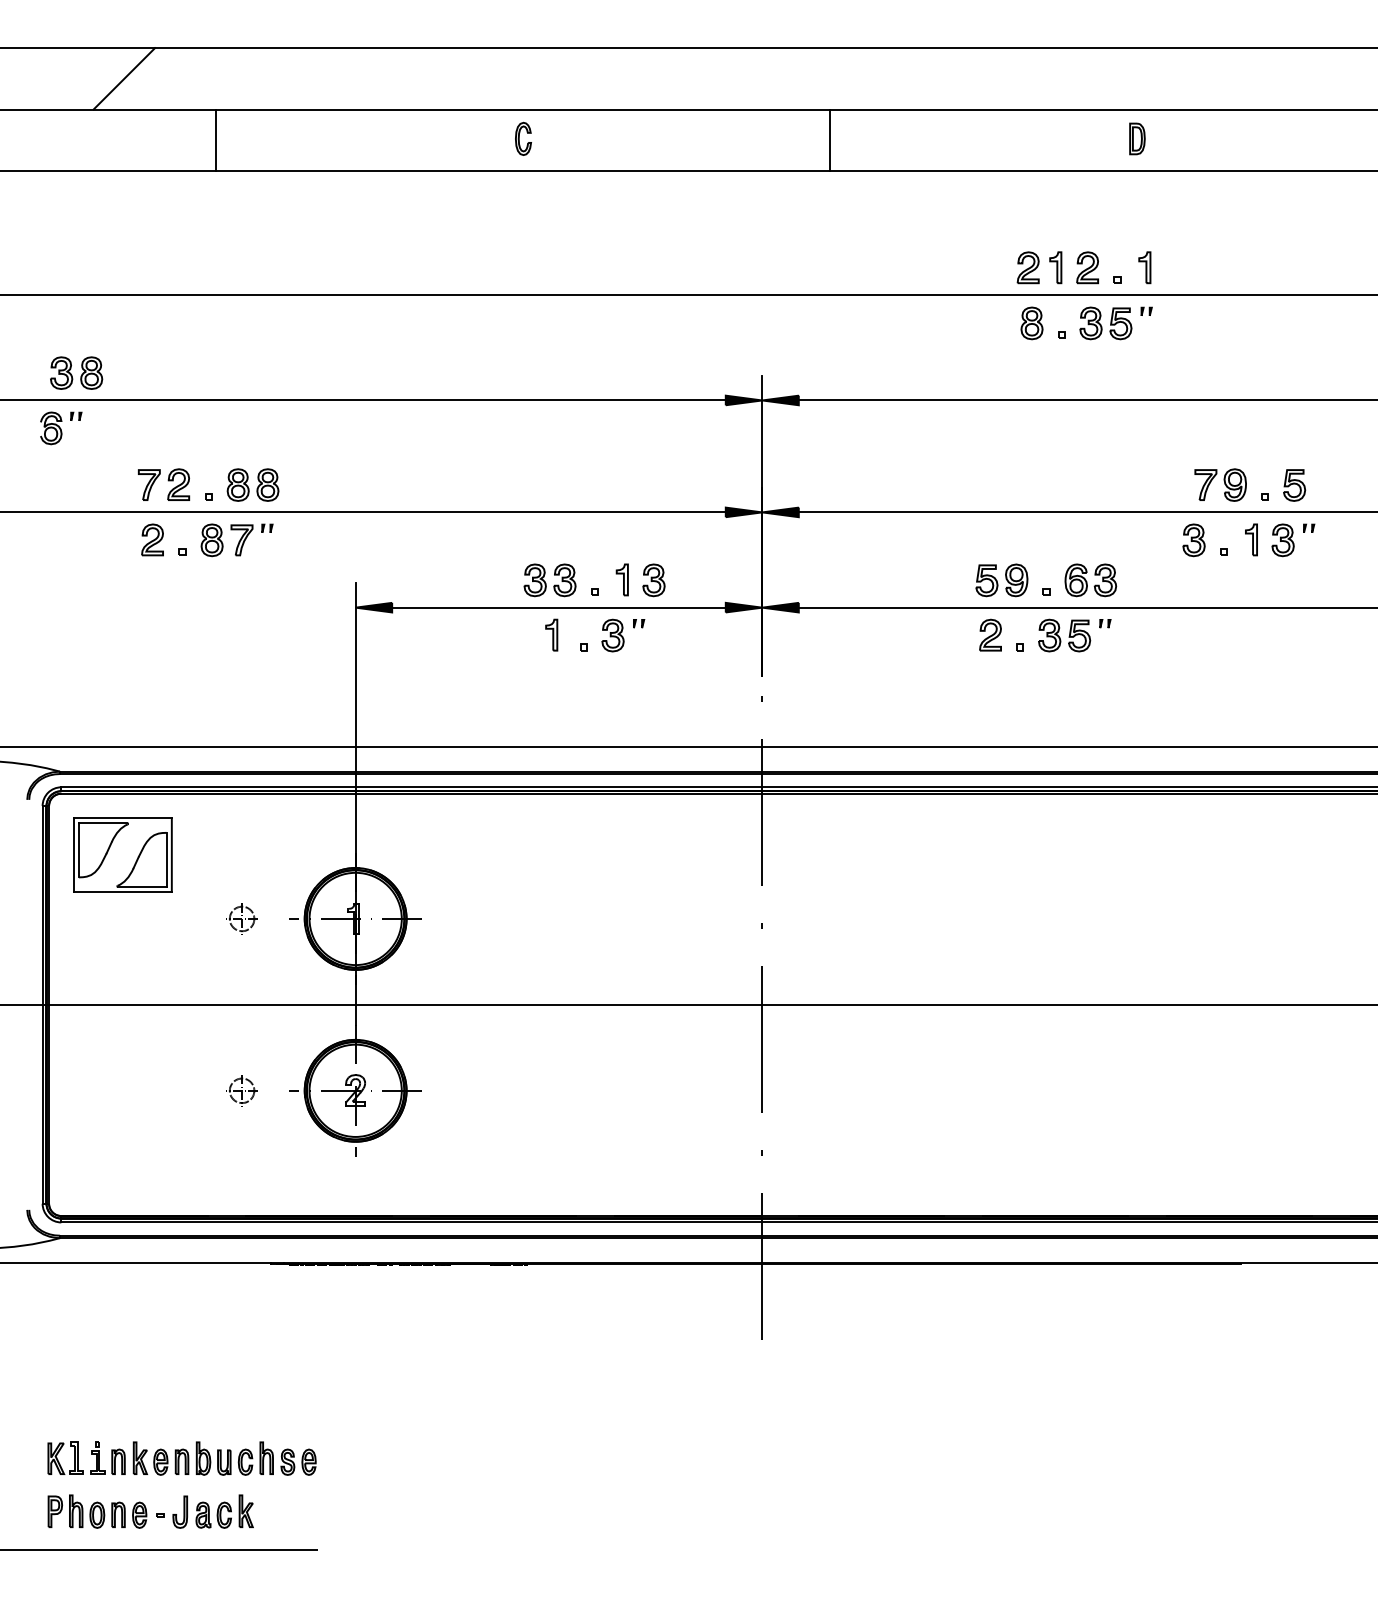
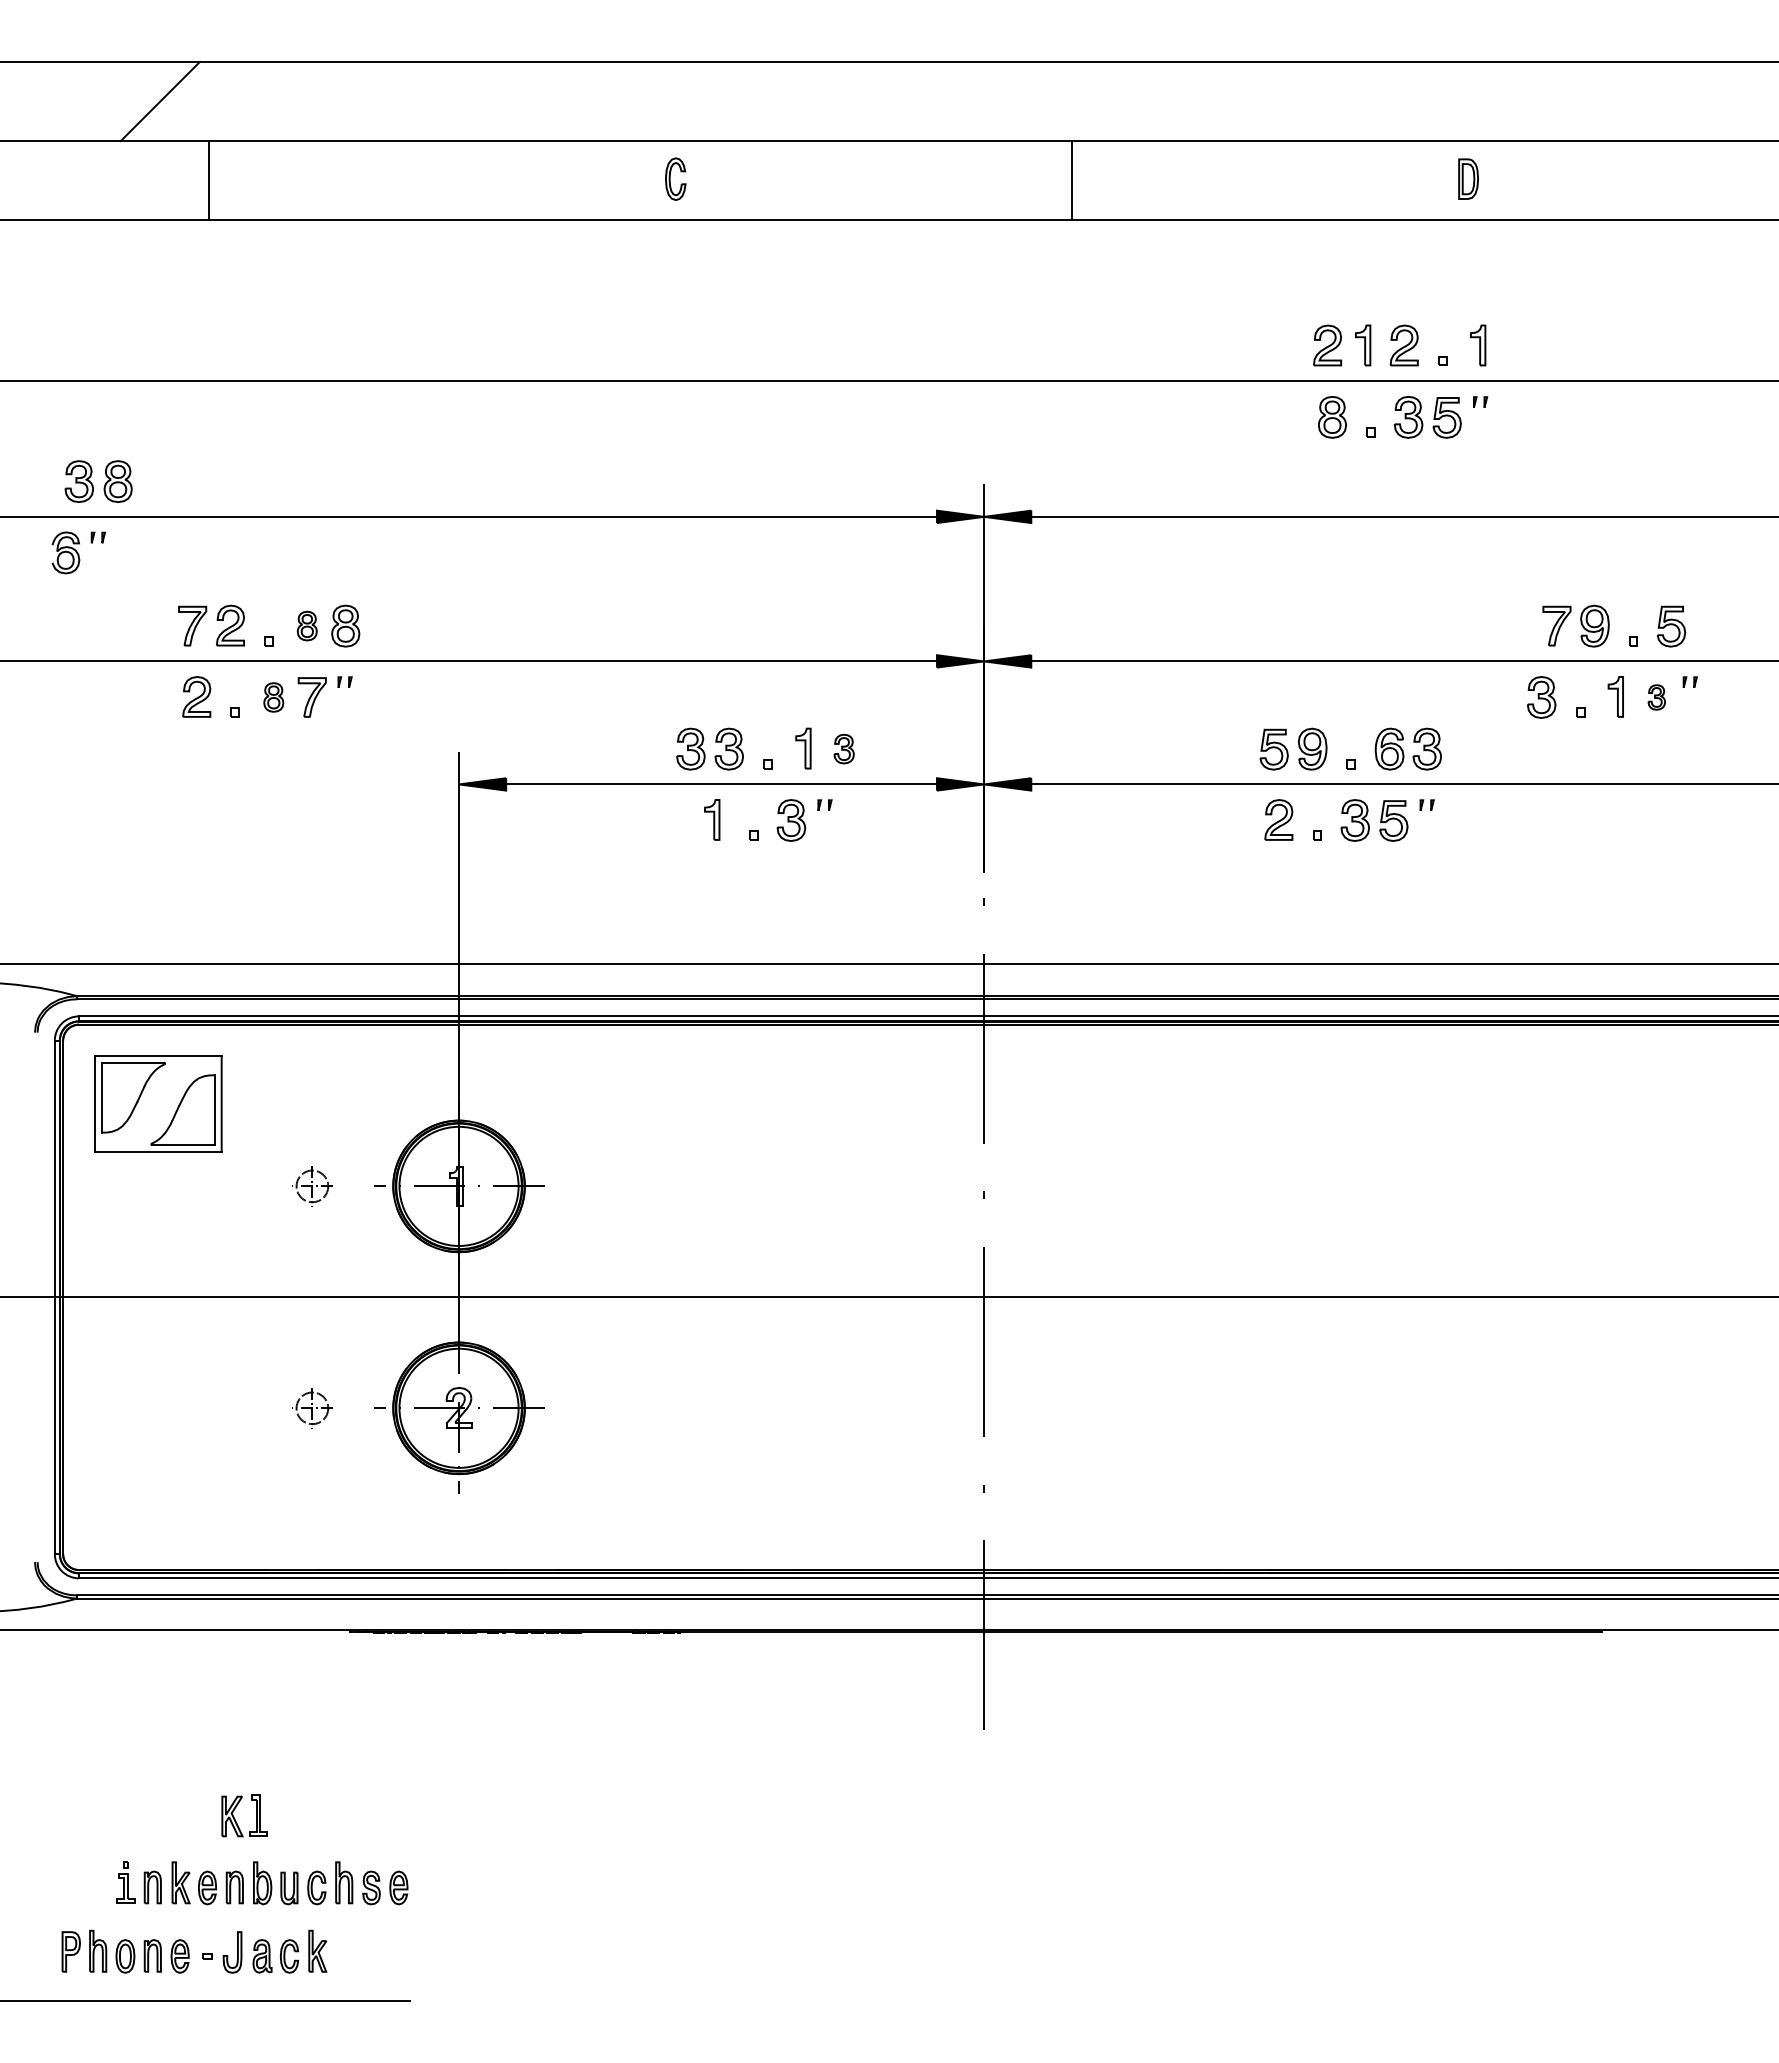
line: (216, 139) -> (209, 180), moved
part: (237, 484) -> (306, 625), size x0.7
part: (211, 540) -> (273, 697), size x0.7
part: (1282, 540) -> (1656, 697), size x0.6
part: (653, 579) -> (843, 748), size x0.7
part: (58, 1460) -> (235, 1818), moved

